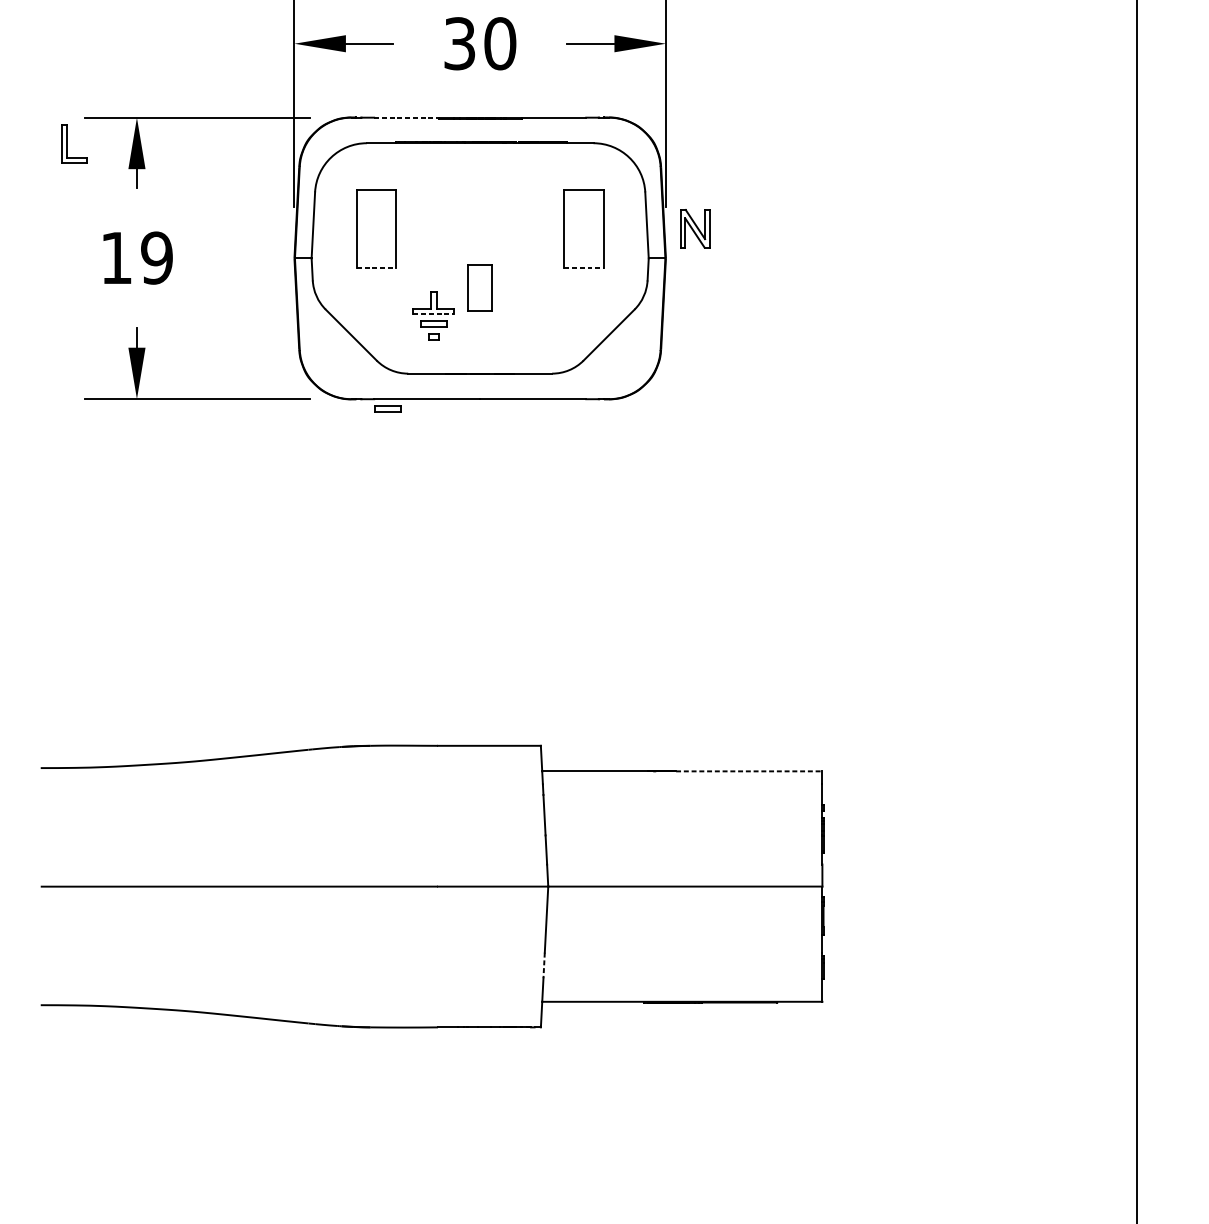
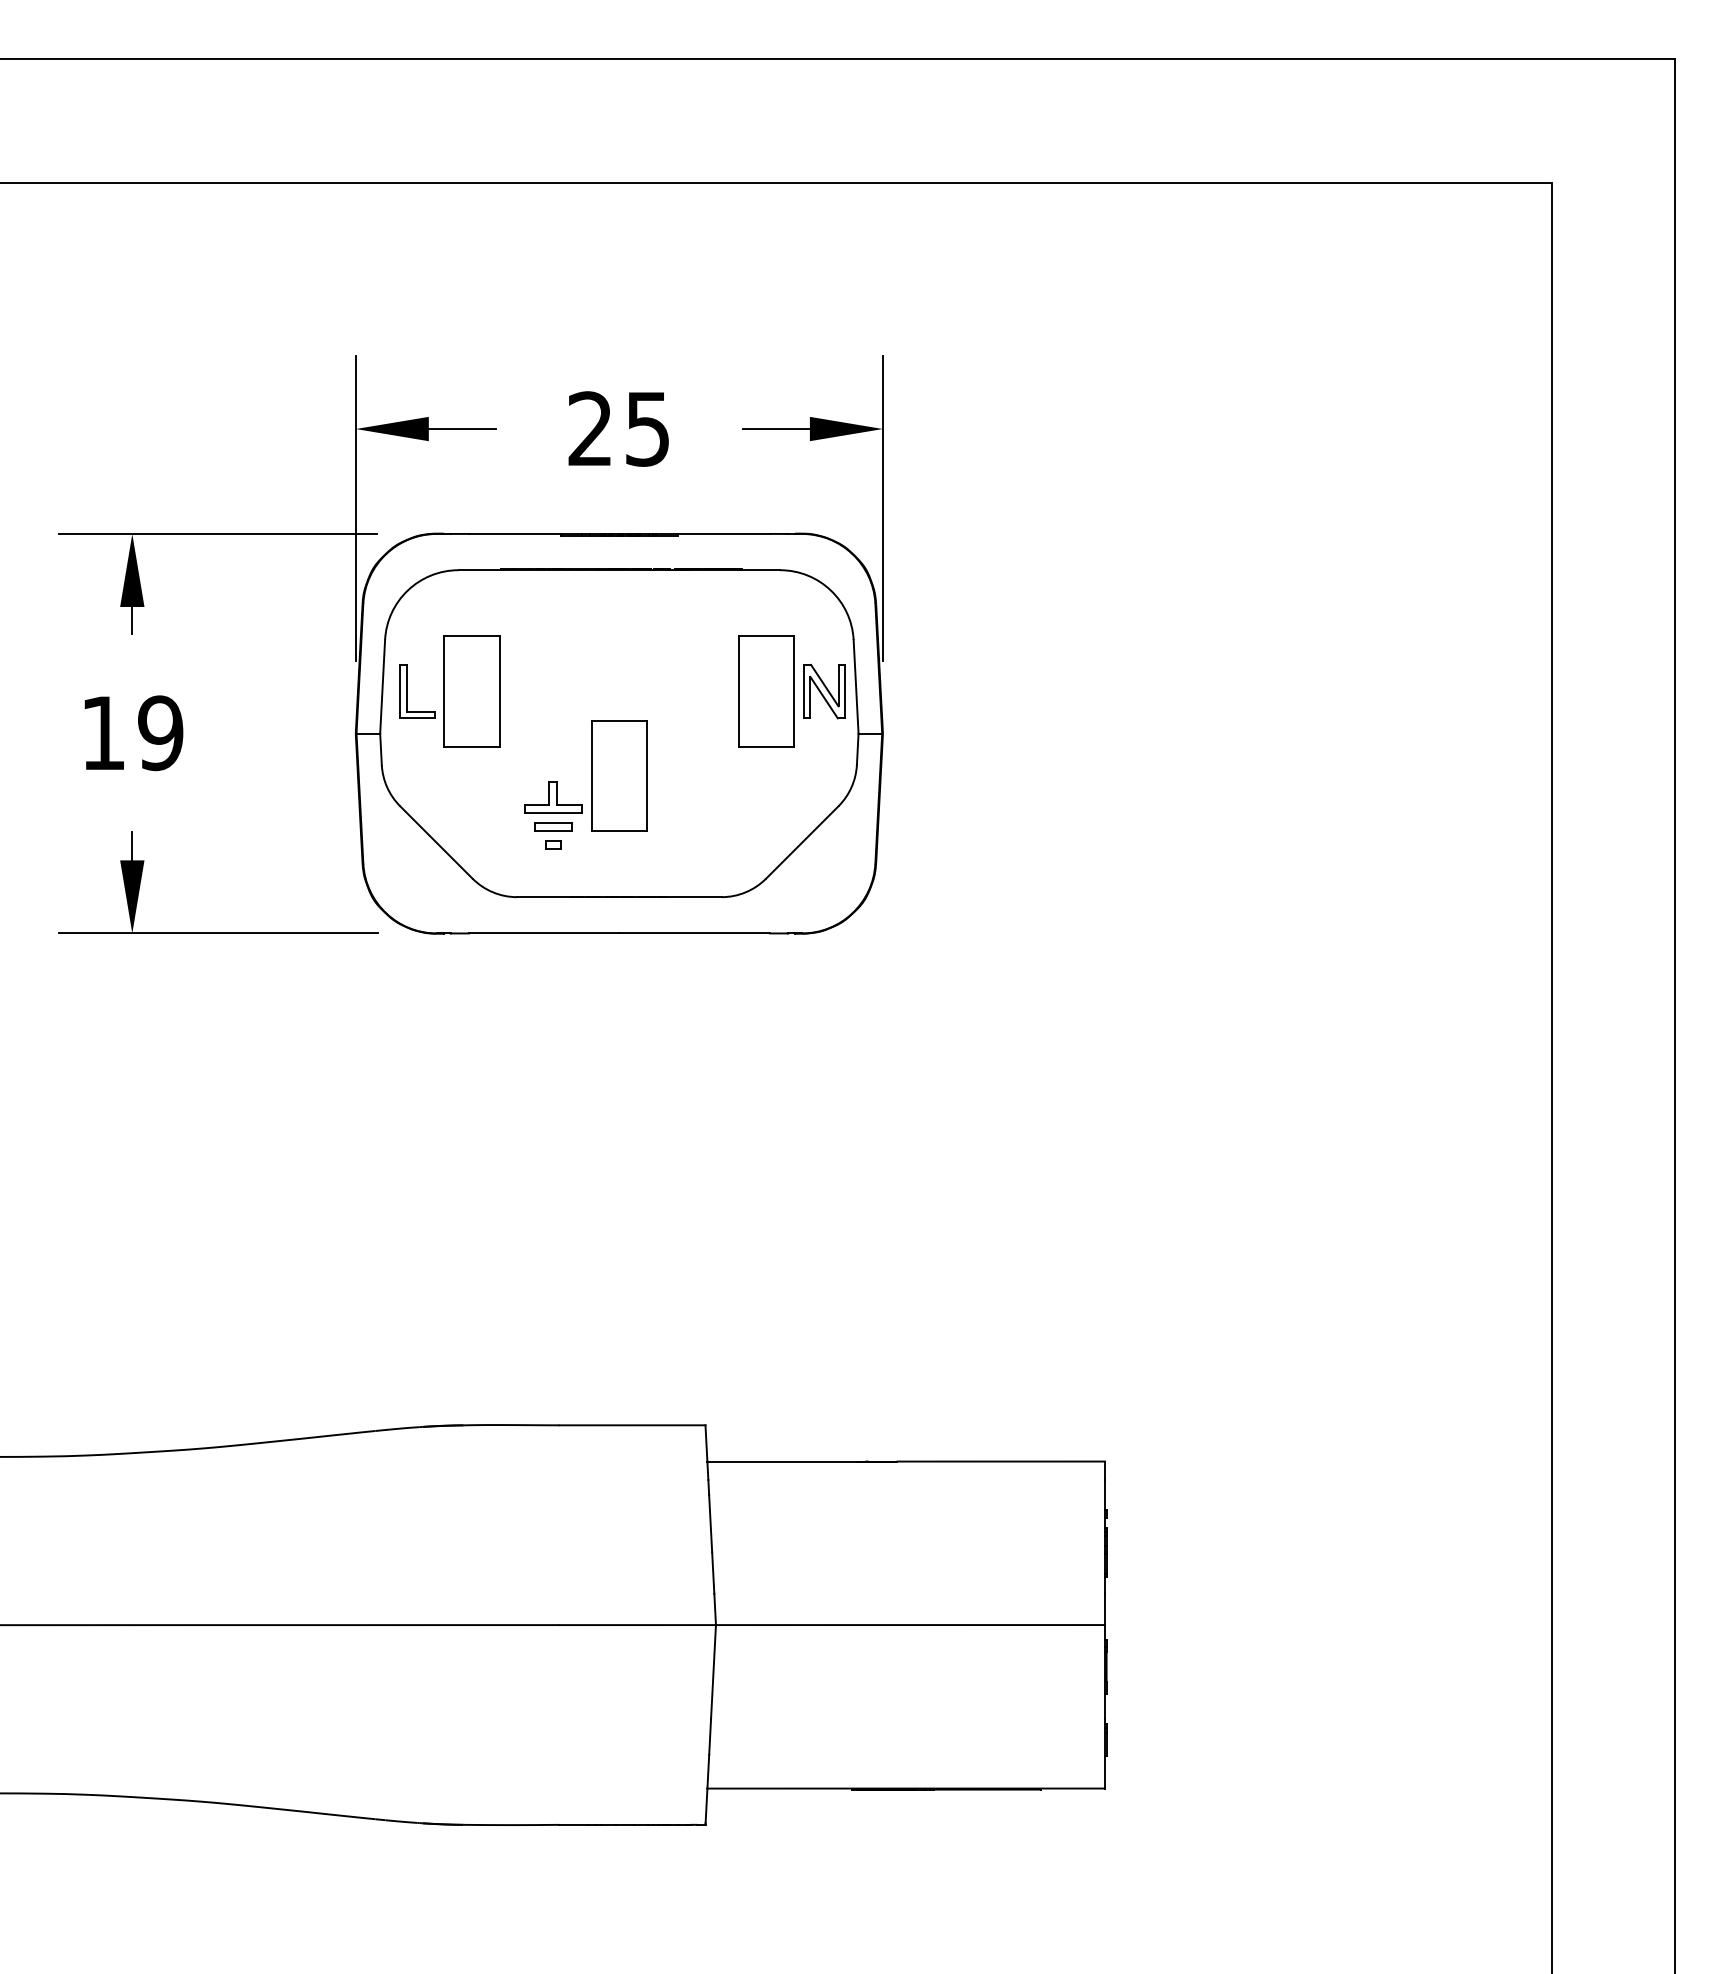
text: (480, 43) -> (619, 428), 30 -> 25
line: (406, 117) -> (514, 533), dashed -> solid
part: (67, 144) -> (407, 691), moved
part: (695, 228) -> (824, 691), moved
line: (376, 267) -> (472, 746), dashed -> solid
line: (583, 267) -> (766, 746), dashed -> solid
part: (480, 287) -> (619, 775), size x1.67
line: (433, 313) -> (553, 812), dashed -> solid
part: (387, 408) -> (488, 946), removed
line: (749, 771) -> (1001, 1461), dashed -> solid
line: (544, 965) -> (710, 1737), dashed -> solid

